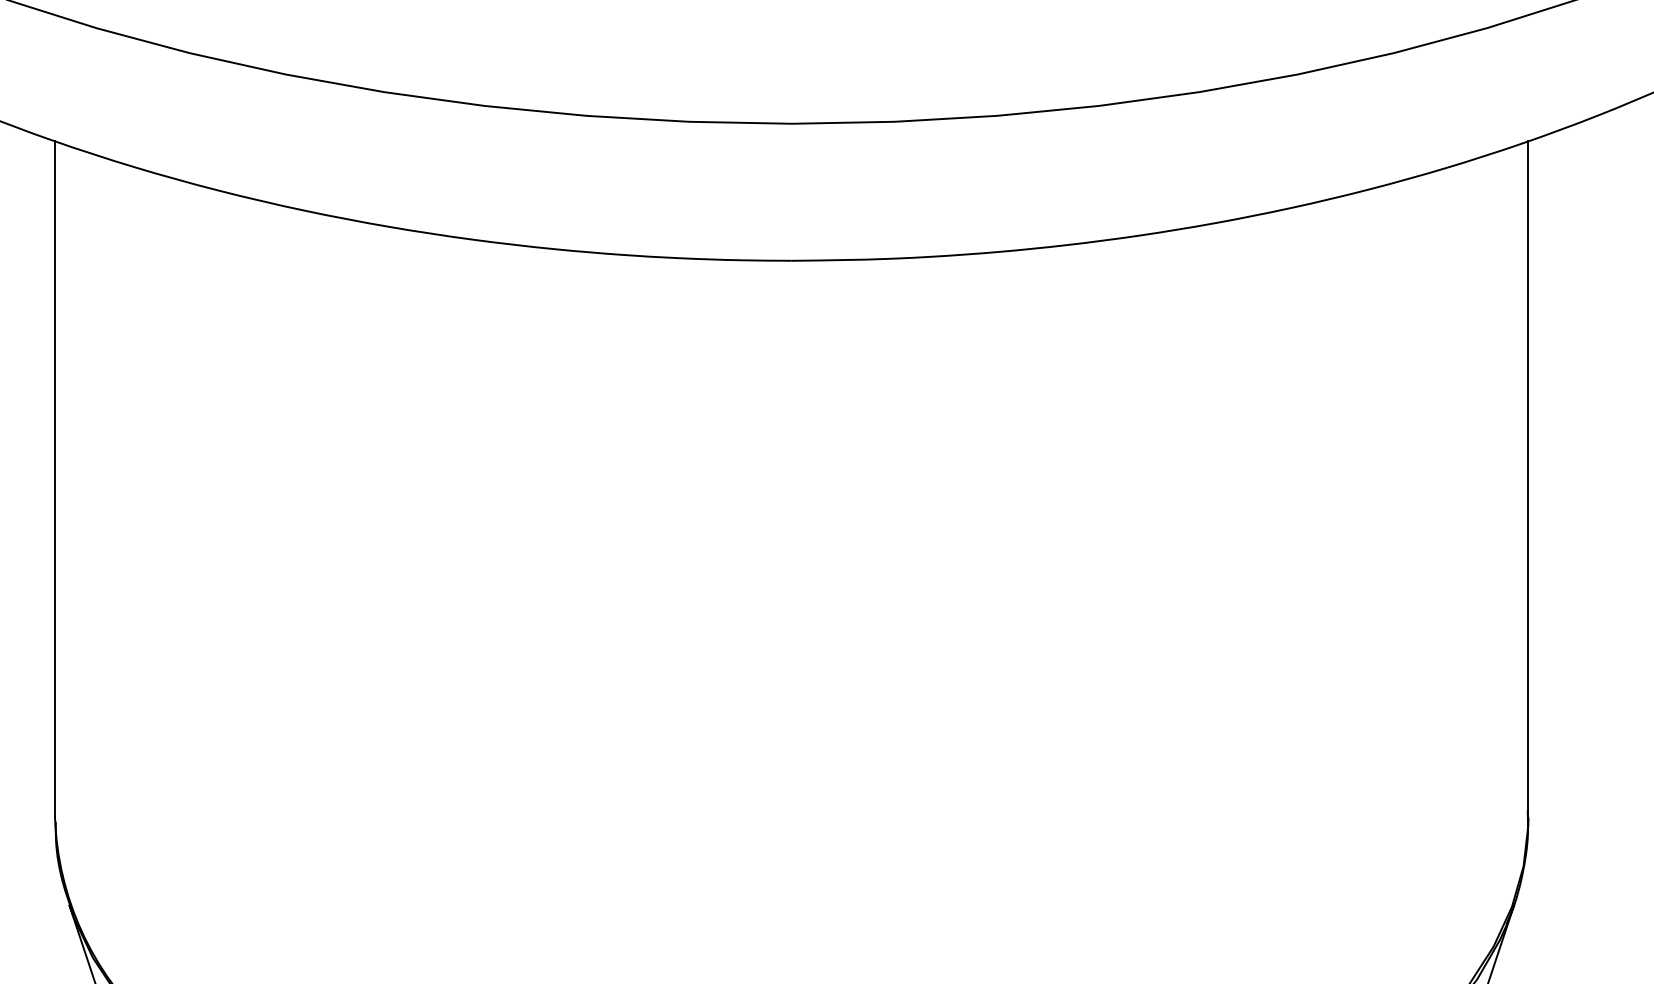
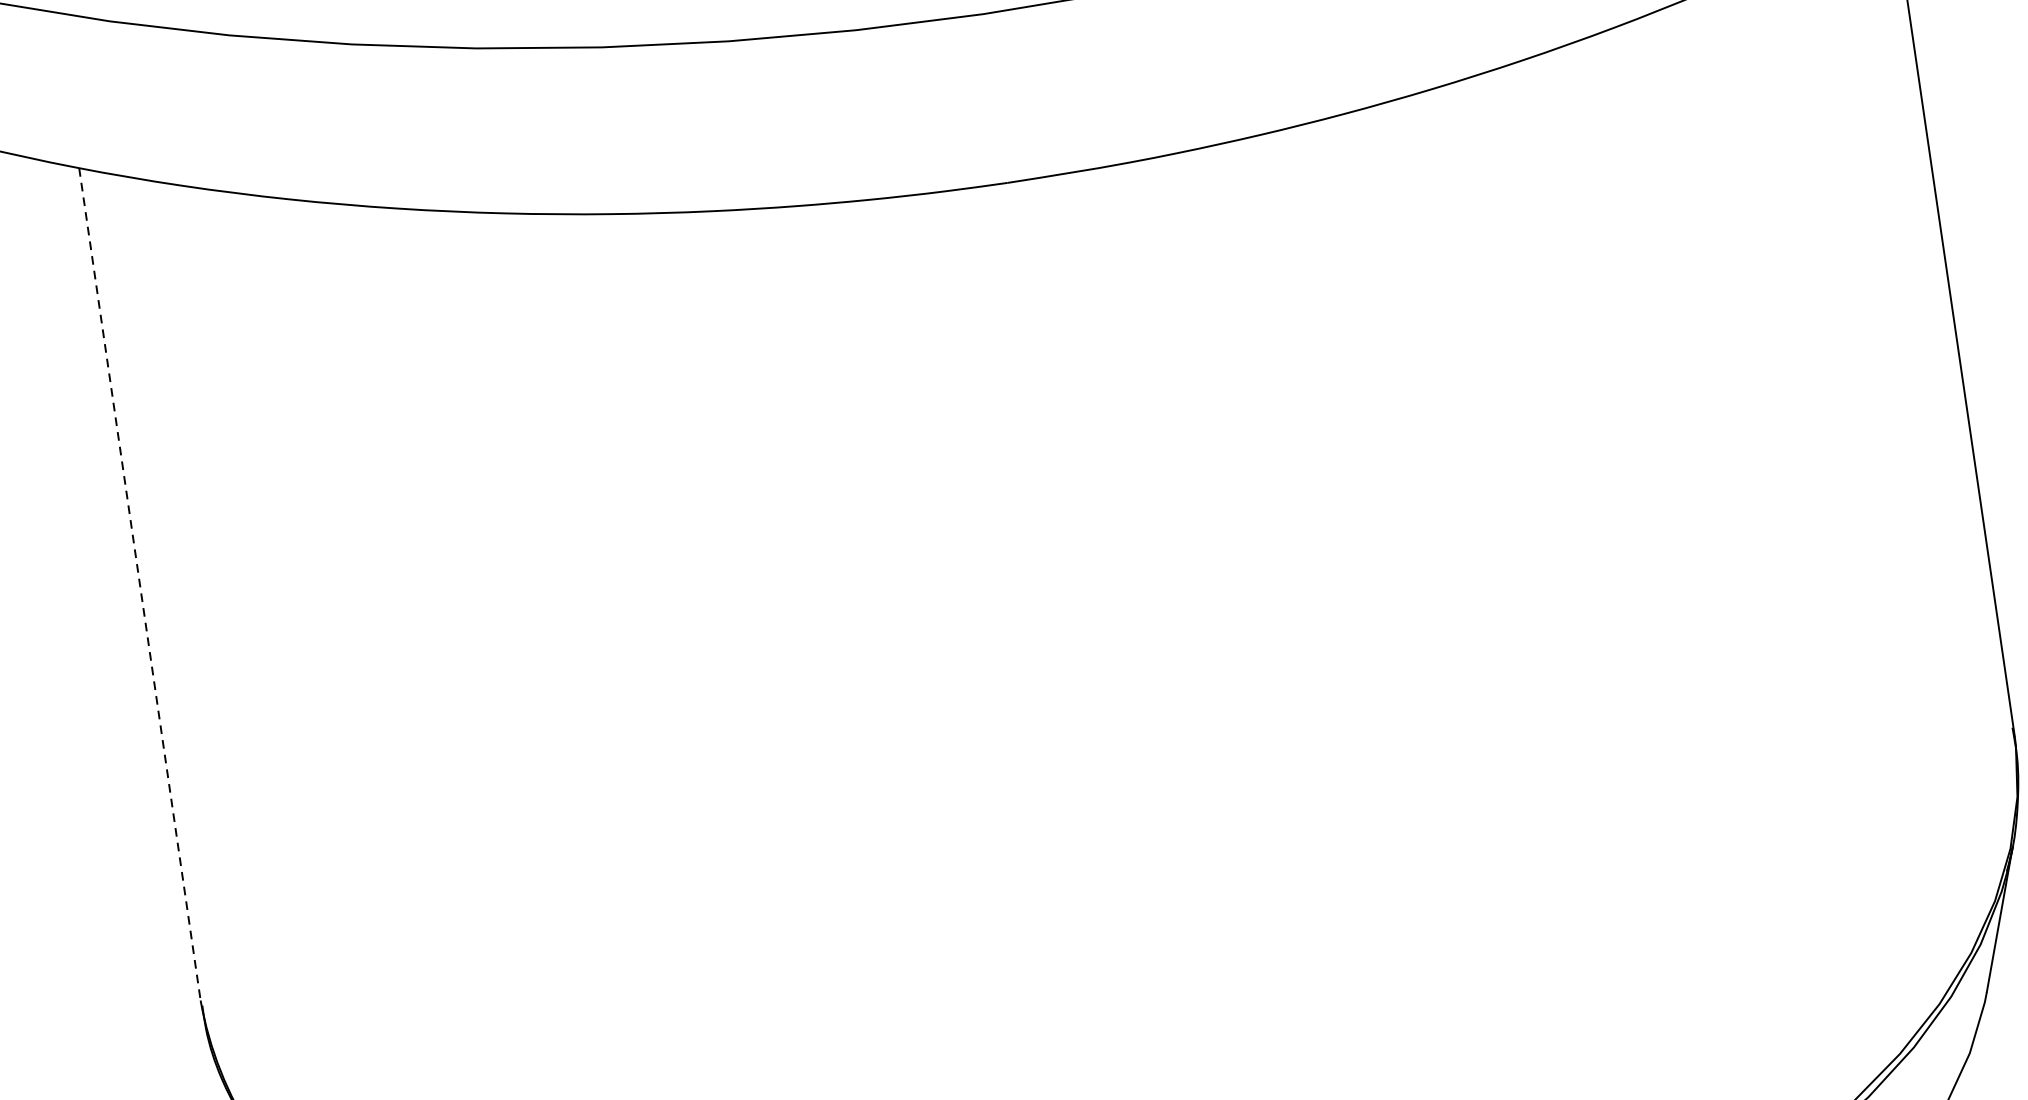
line: (55, 479) -> (140, 584), solid -> dashed

